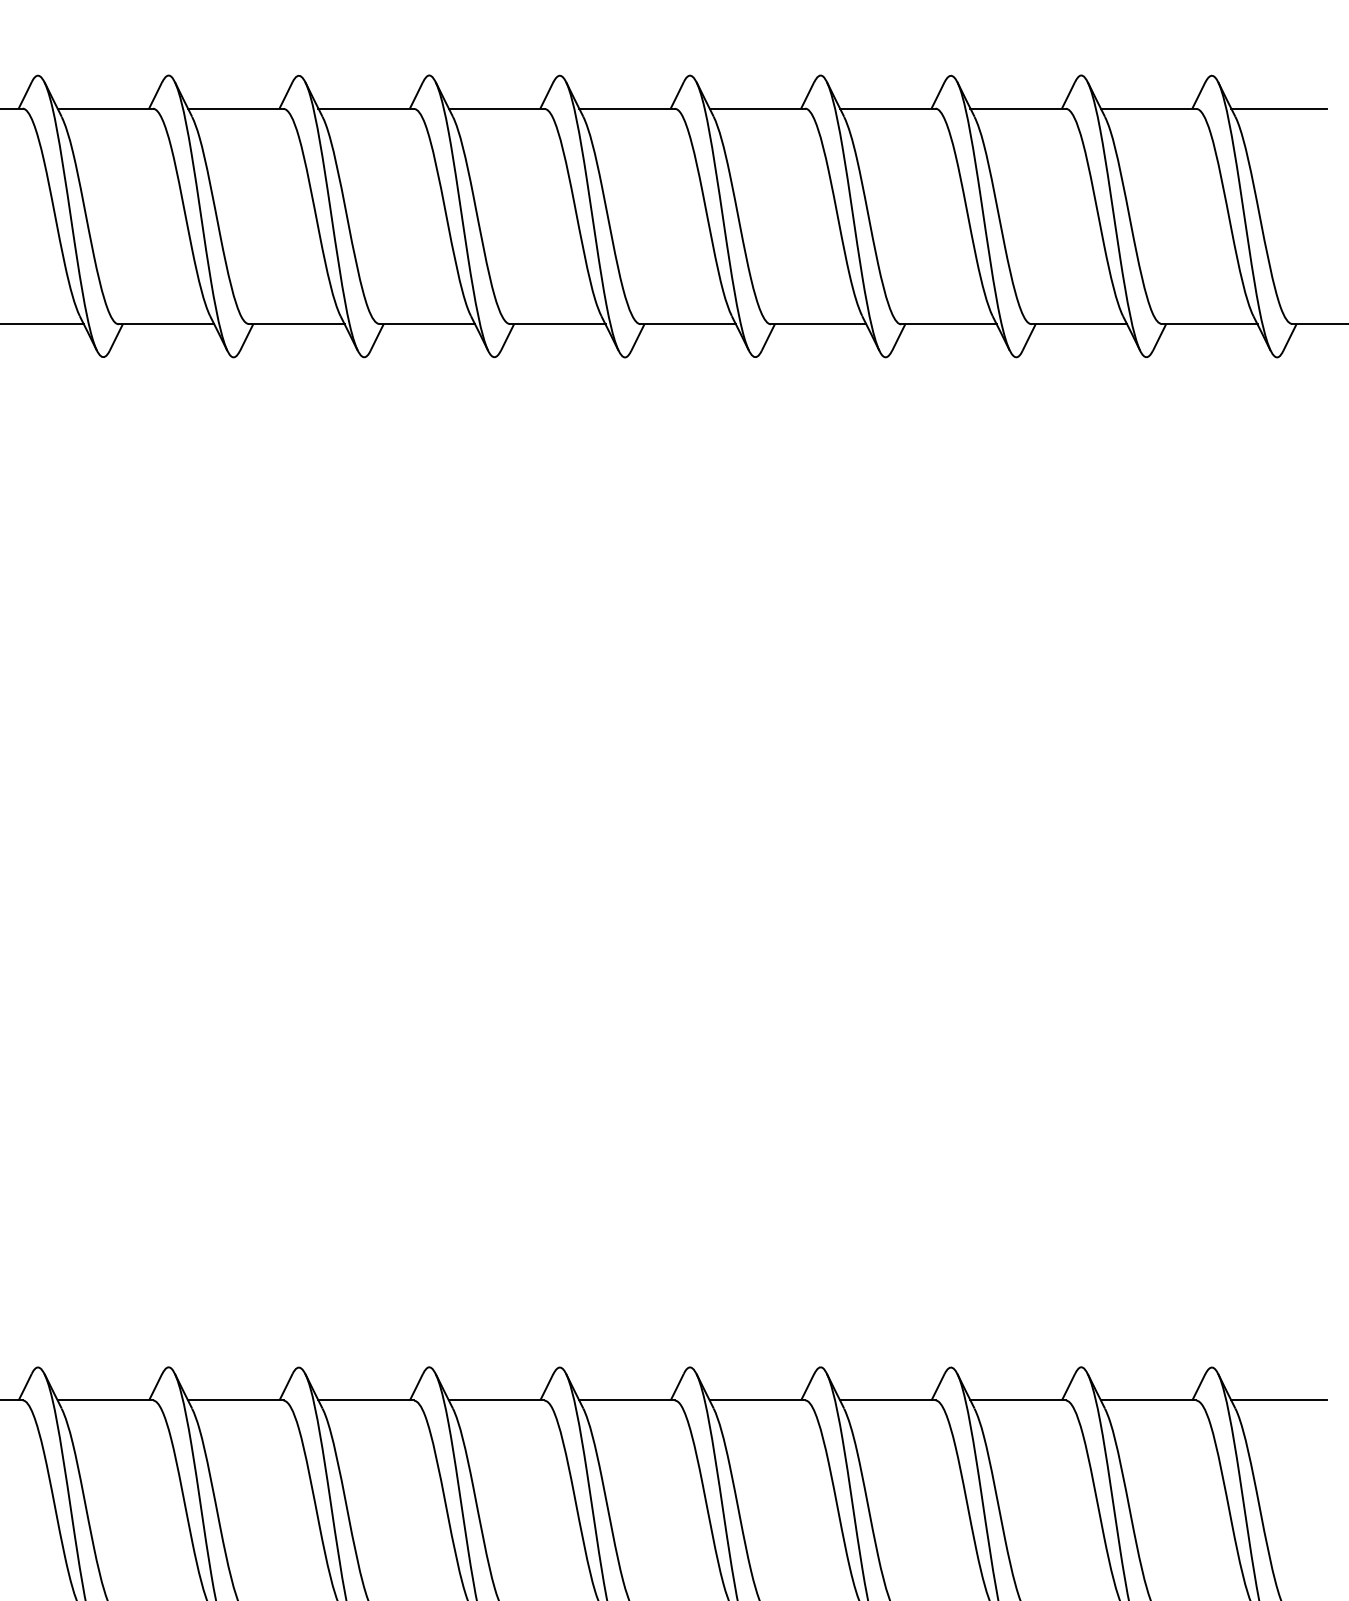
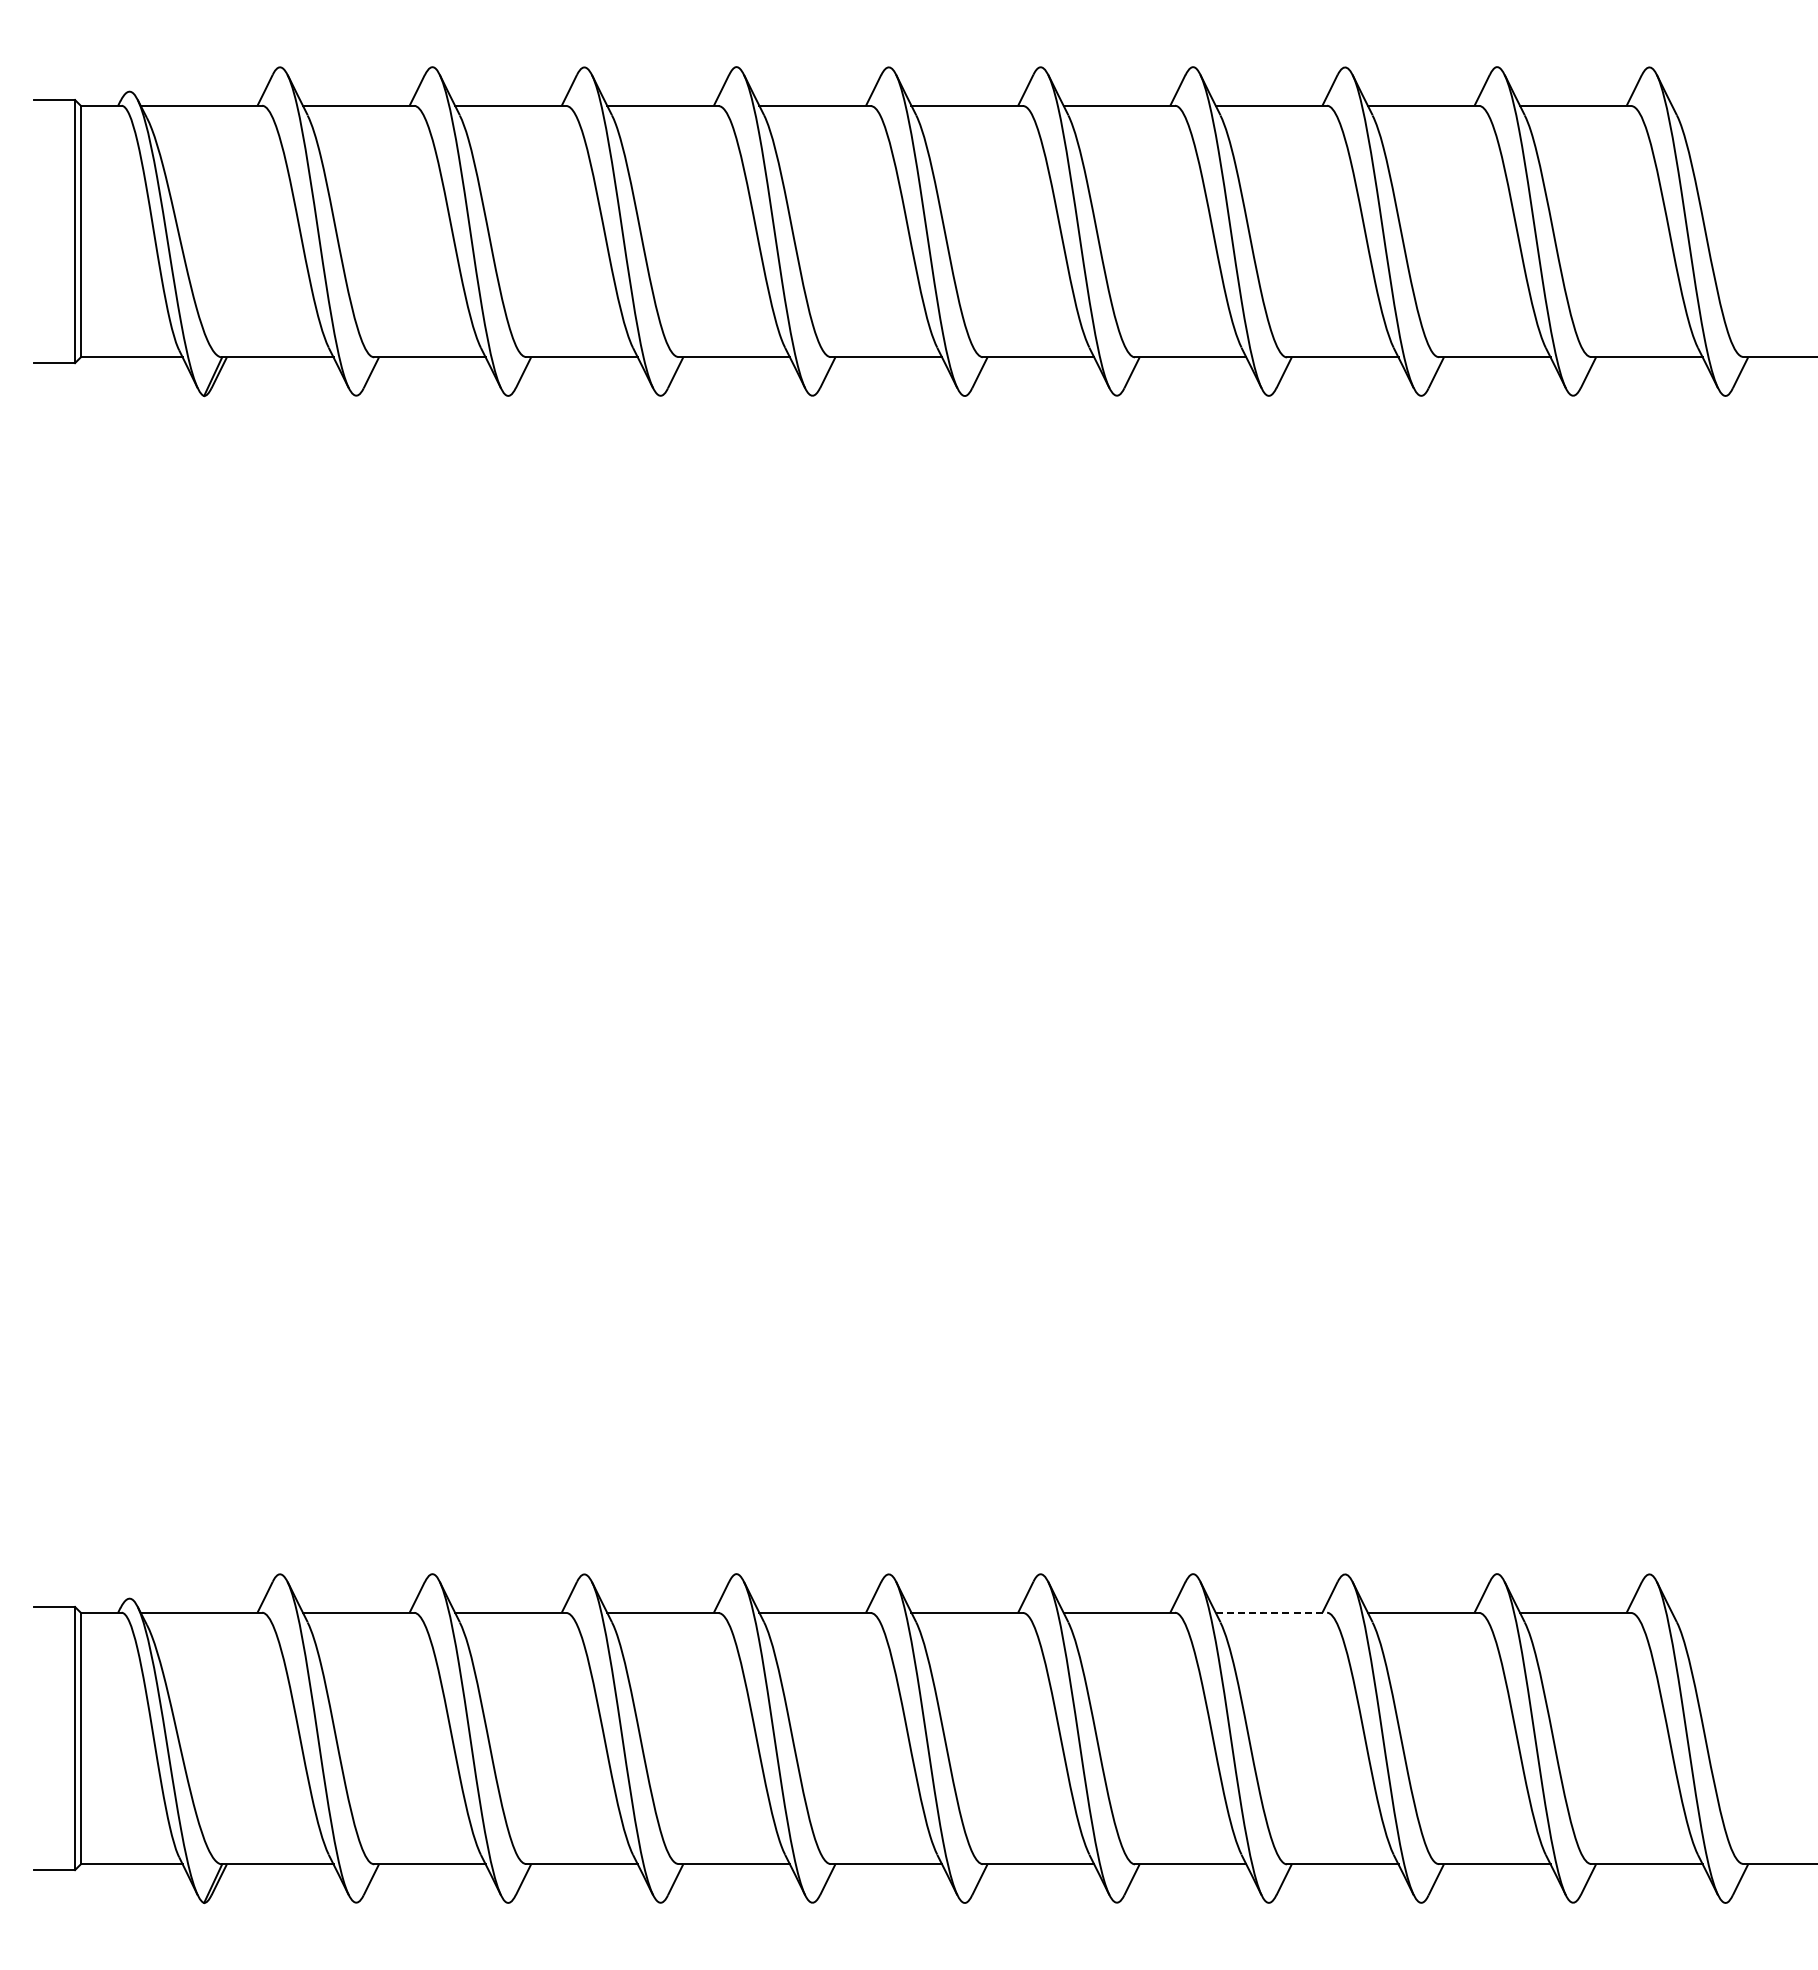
line: (1278, 108) -> (1727, 105), removed
line: (887, 1400) -> (1271, 1612), solid -> dashed
line: (1278, 1400) -> (1727, 1612), removed

